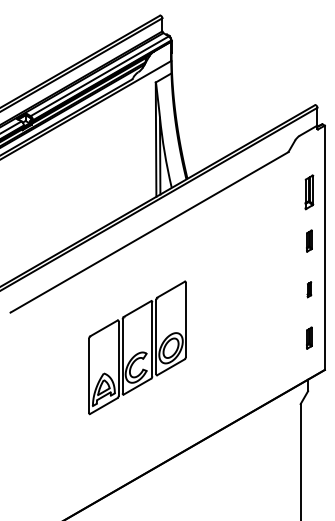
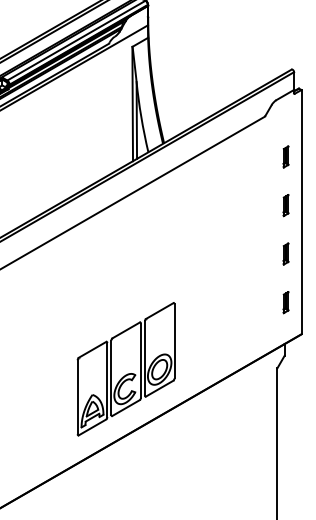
part: (309, 192) -> (286, 156), size x0.62
part: (309, 289) -> (286, 253), size x1.43
part: (137, 347) -> (126, 368), moved

